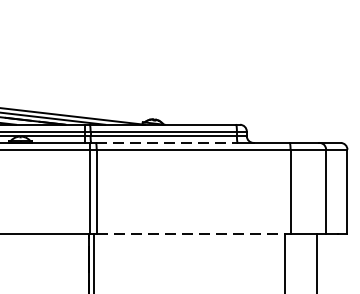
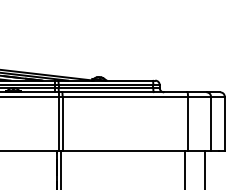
line: (166, 143) -> (107, 92), dashed -> solid
line: (193, 234) -> (125, 151), dashed -> solid

